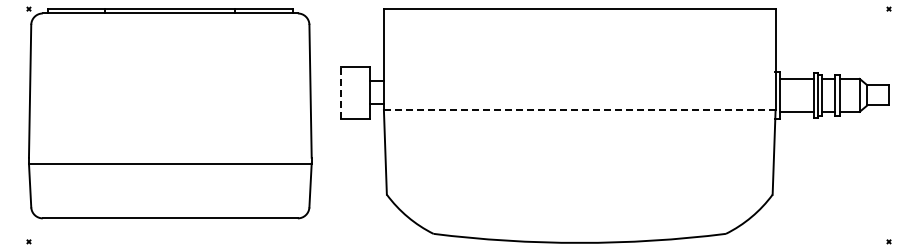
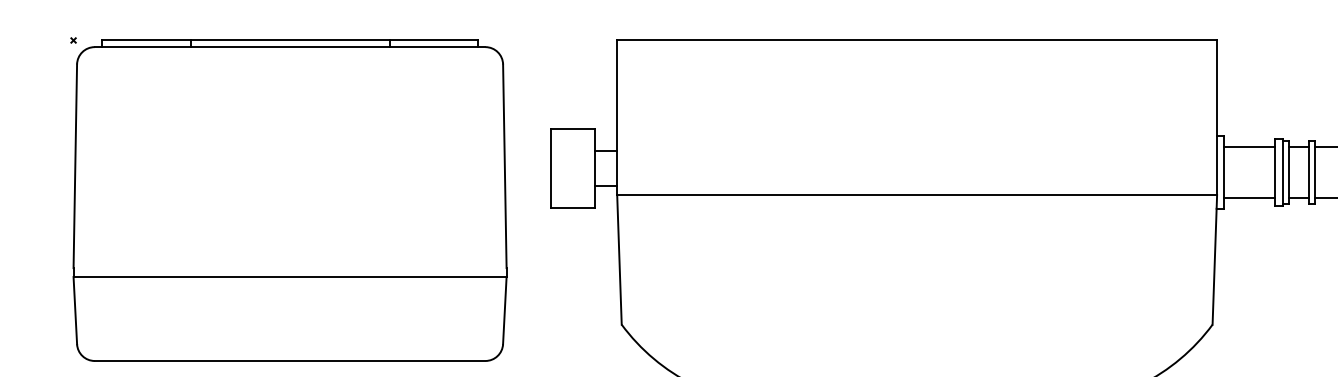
line: (340, 92) -> (550, 168), dashed -> solid
line: (579, 110) -> (916, 195), dashed -> solid

